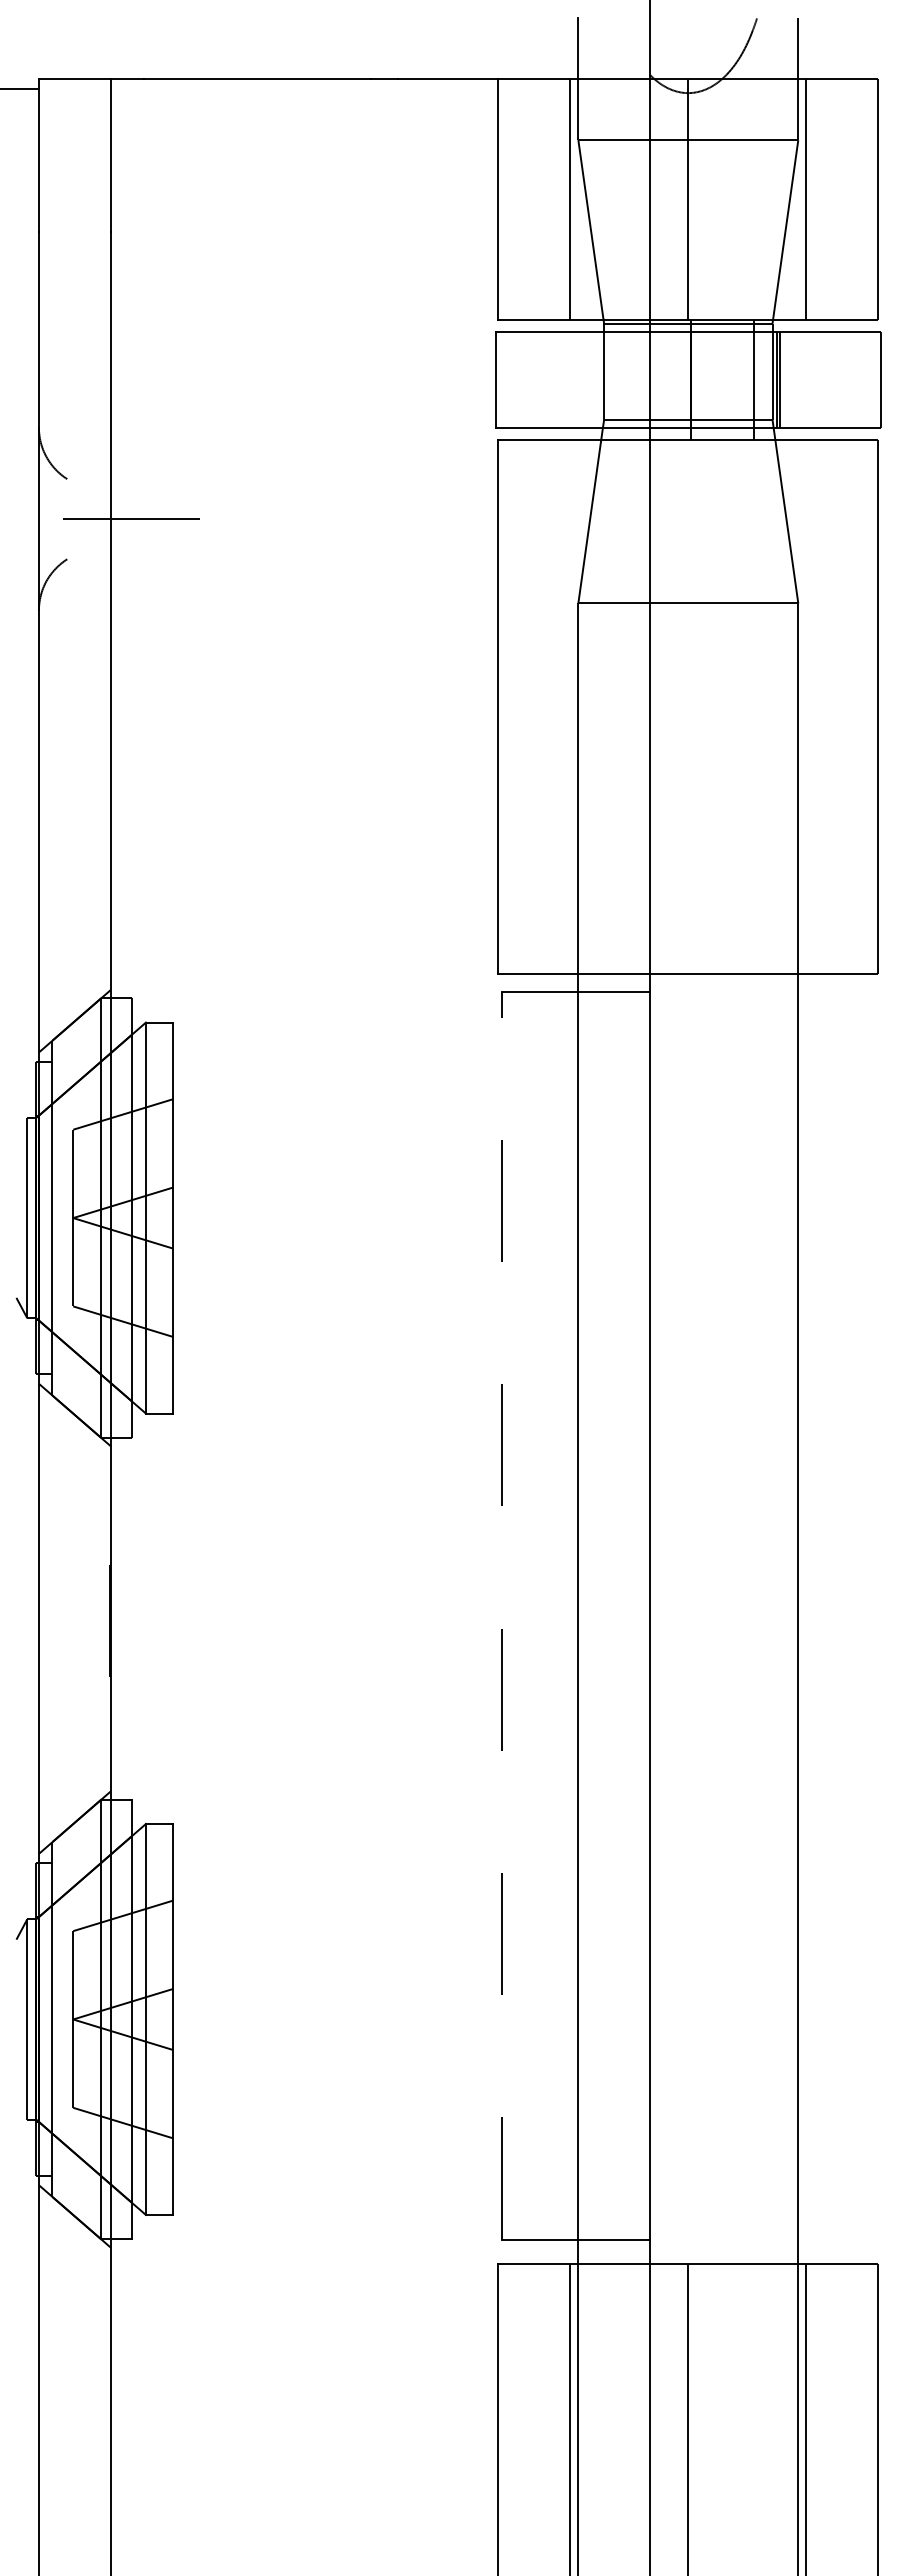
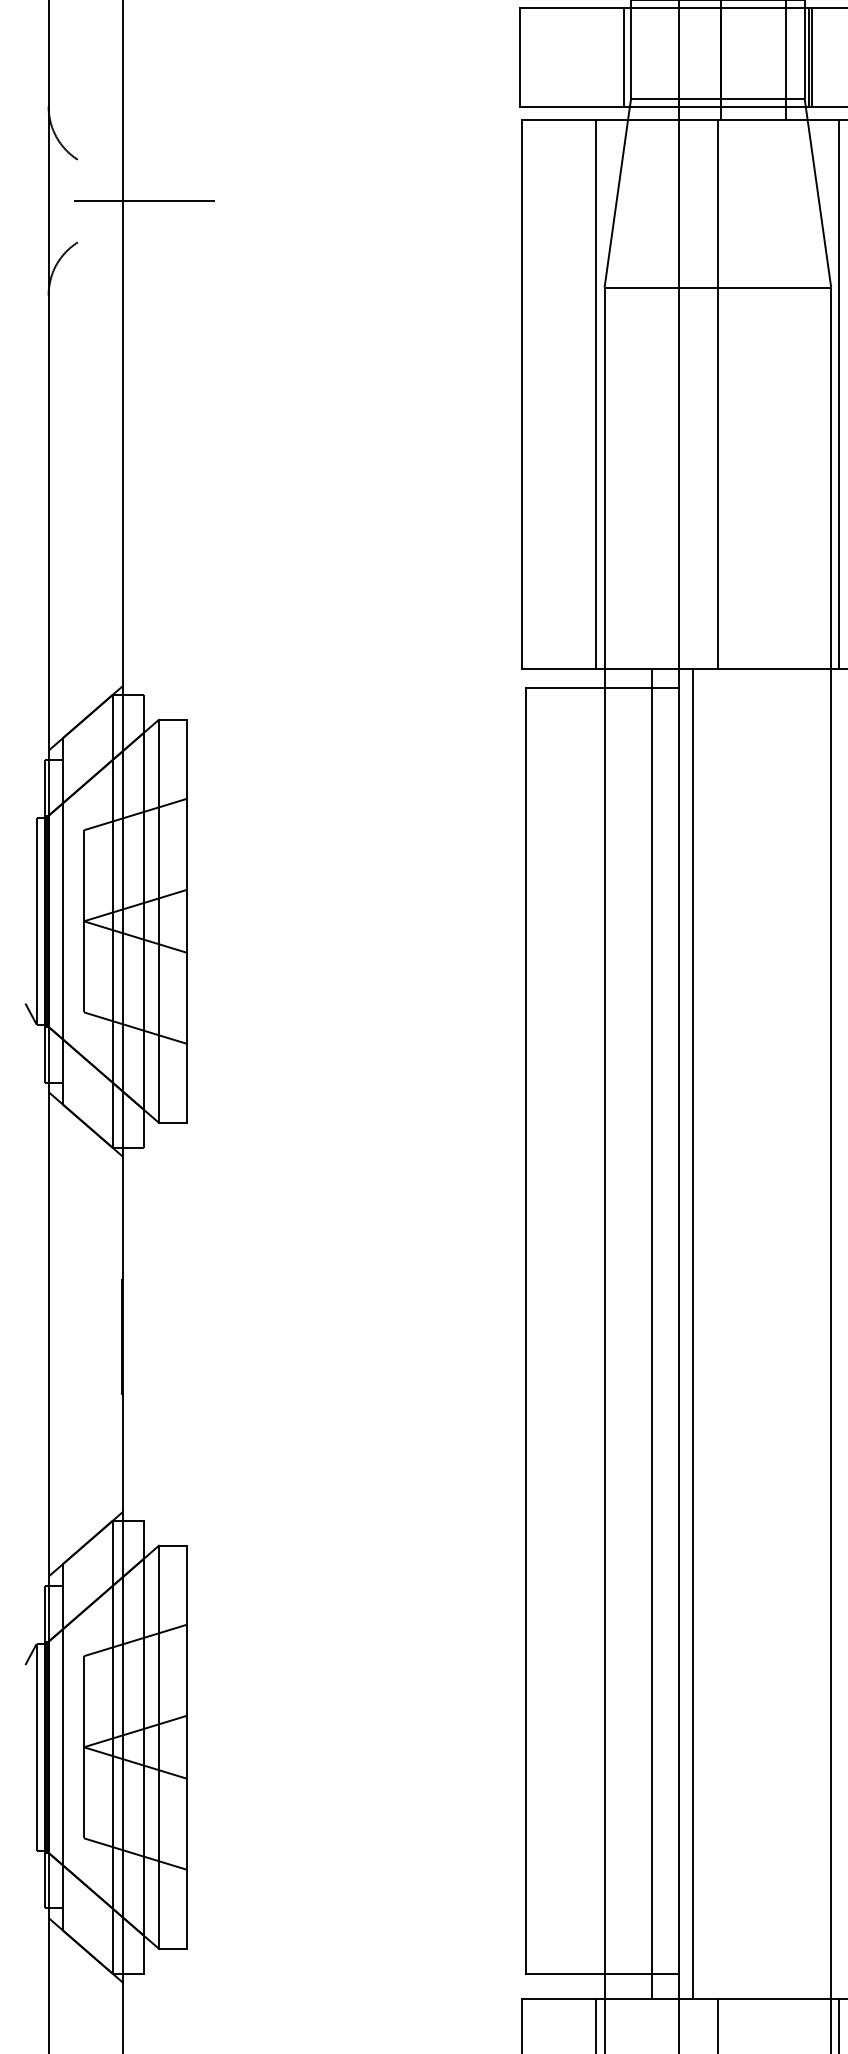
line: (596, 379) -> (623, 57), added
line: (570, 706) -> (596, 394), added
line: (688, 706) -> (718, 394), added
line: (806, 706) -> (839, 394), added
line: (501, 1615) -> (525, 1330), dashed -> solid
line: (624, 1618) -> (652, 1334), added
line: (664, 1618) -> (693, 1334), added

